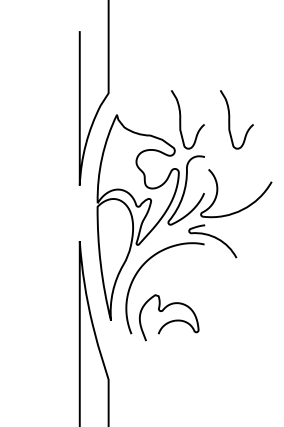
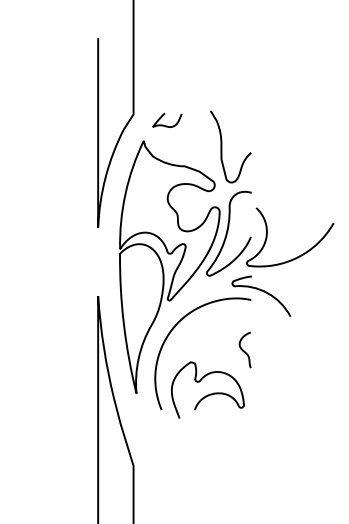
curve: (133, 94) -> (164, 115), added
curve: (230, 119) -> (283, 146), removed
curve: (199, 285) -> (245, 350), added

